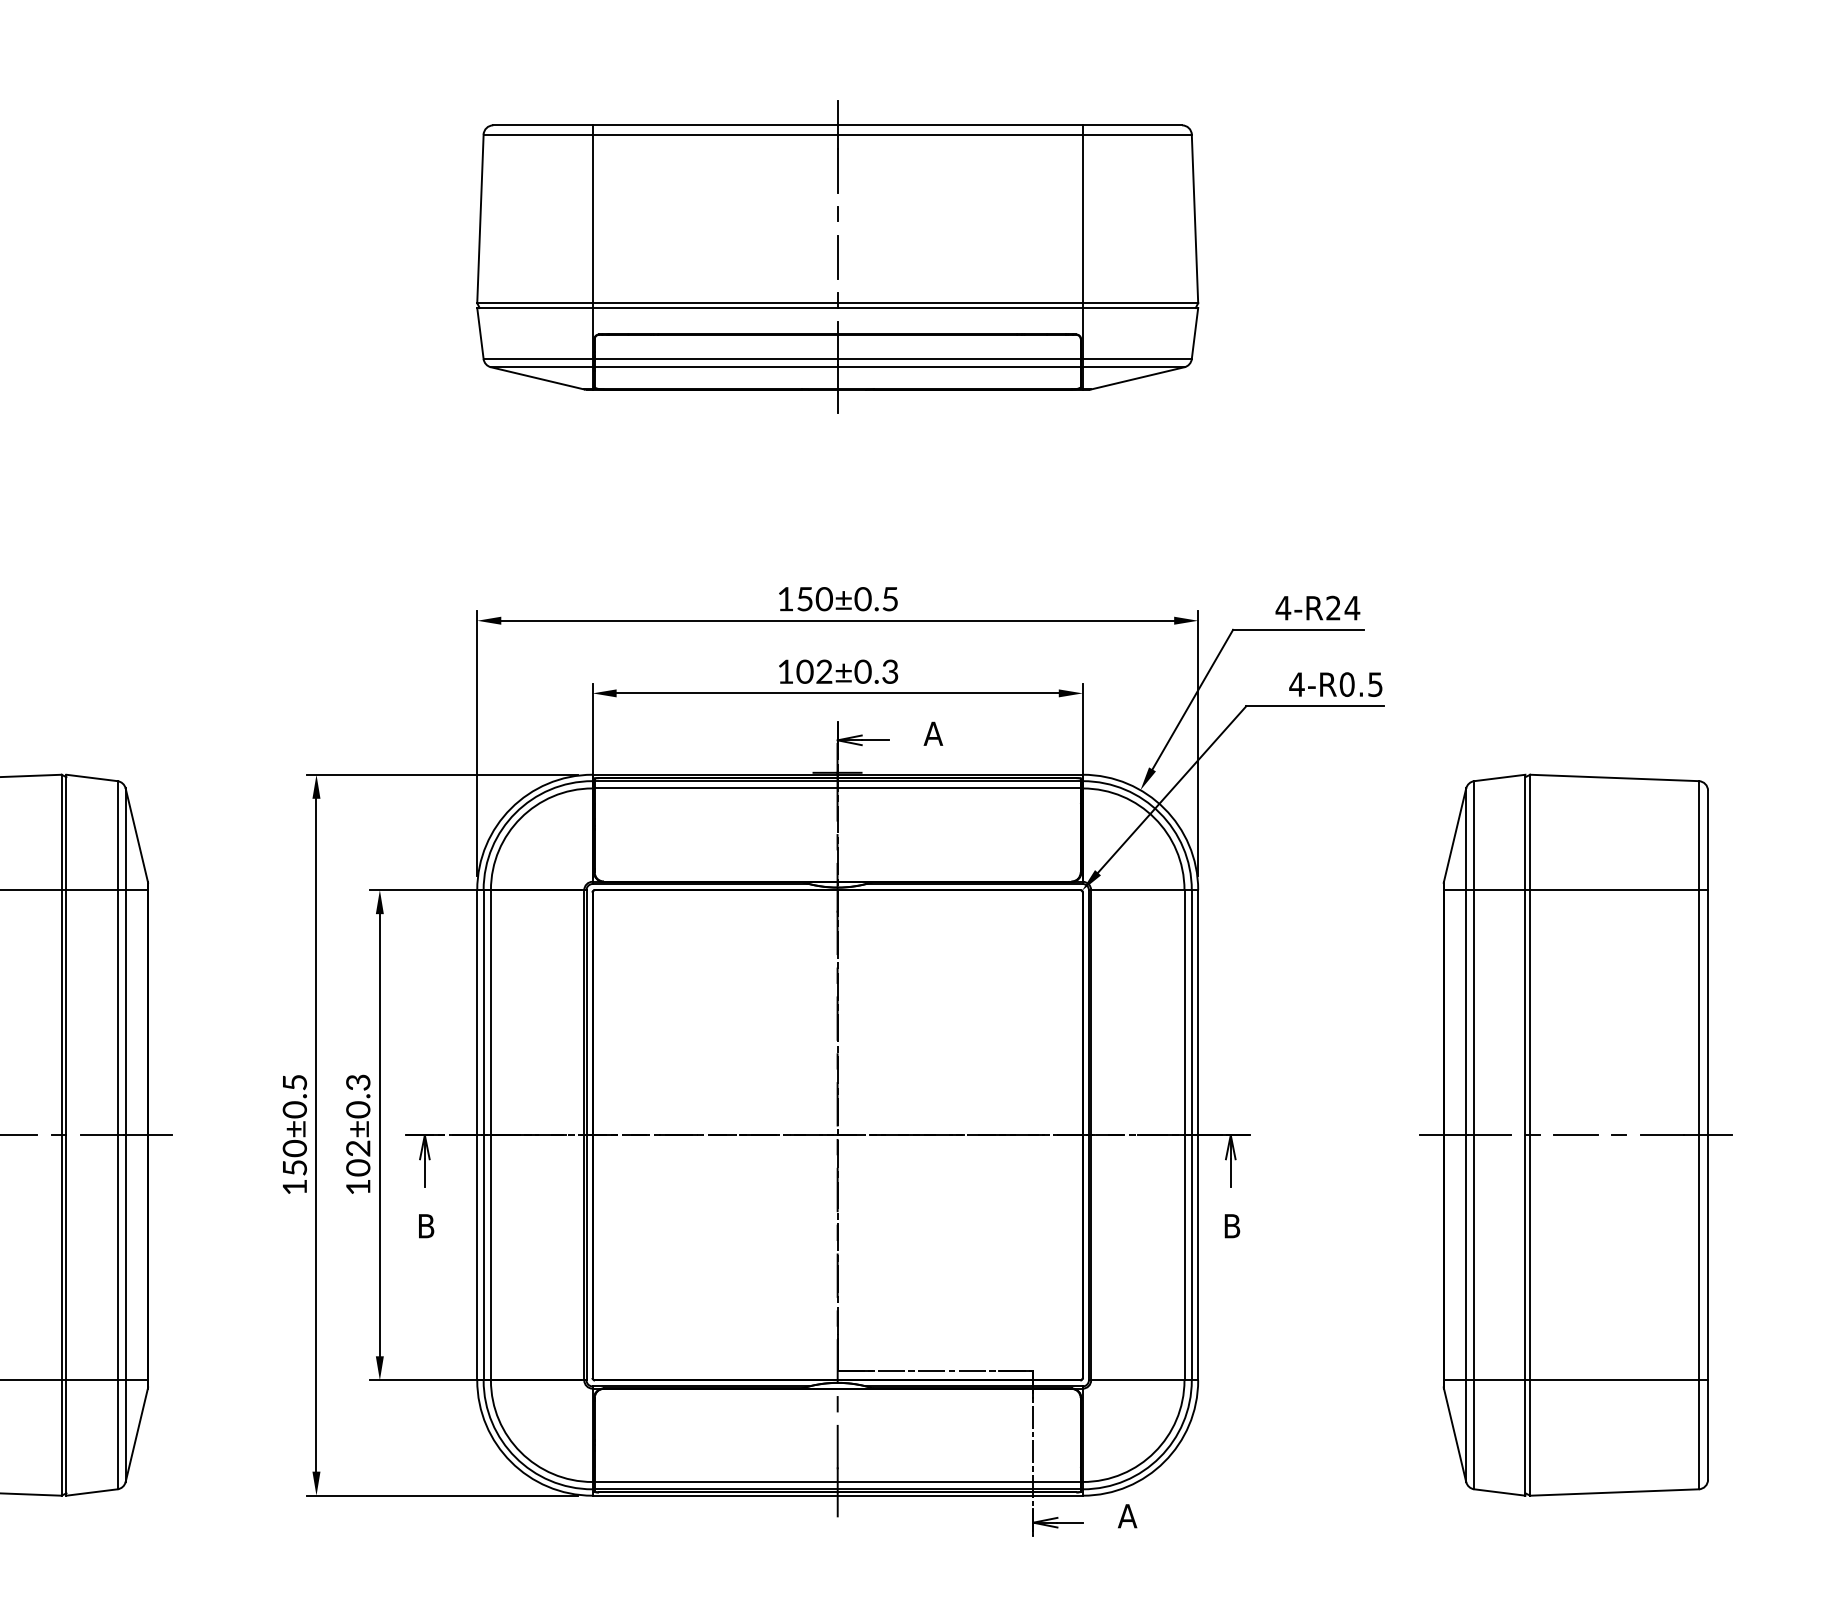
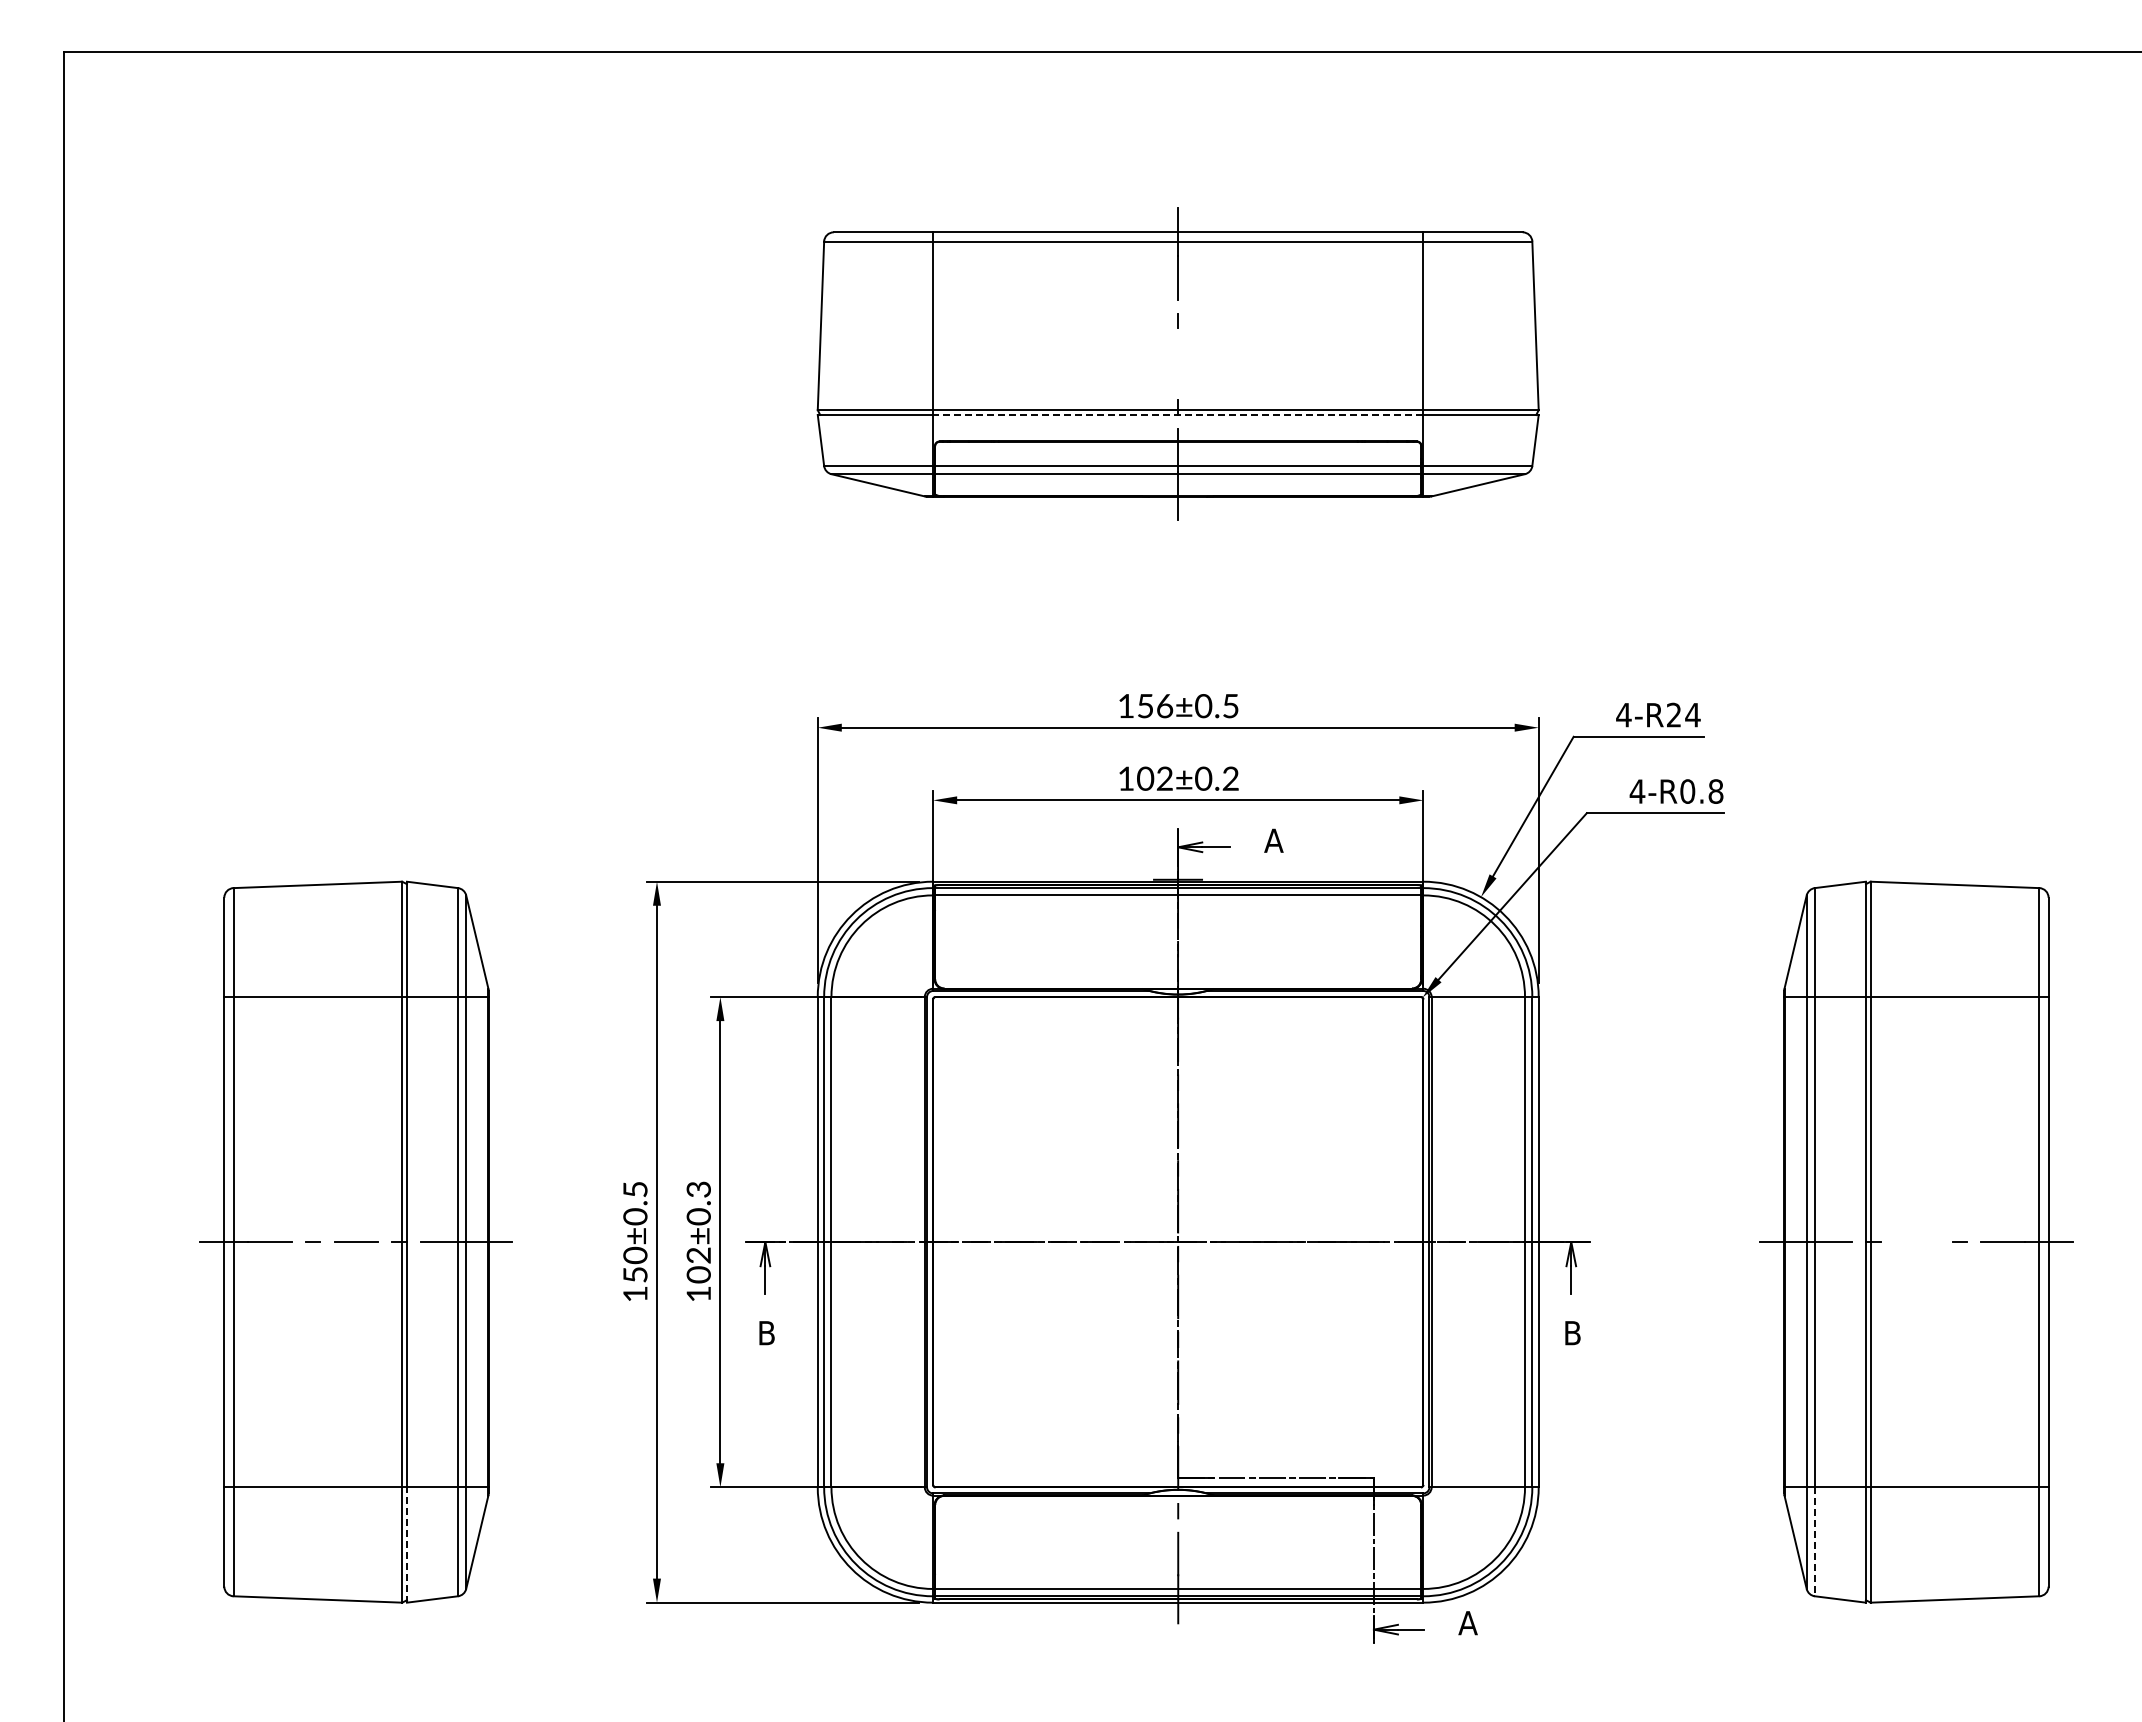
line: (837, 256) -> (1178, 363), removed
line: (836, 307) -> (1177, 414), solid -> dashed
text: (823, 598) -> (1164, 705), 150±0.5 -> 156±0.5
text: (889, 673) -> (1230, 780), 102±0.3 -> 102±0.2
text: (1374, 684) -> (1715, 791), 4-R0.5 -> 4-R0.8
line: (1575, 1135) -> (1916, 1242), removed
line: (1473, 1435) -> (1814, 1542), solid -> dashed
line: (65, 1437) -> (406, 1544), solid -> dashed

